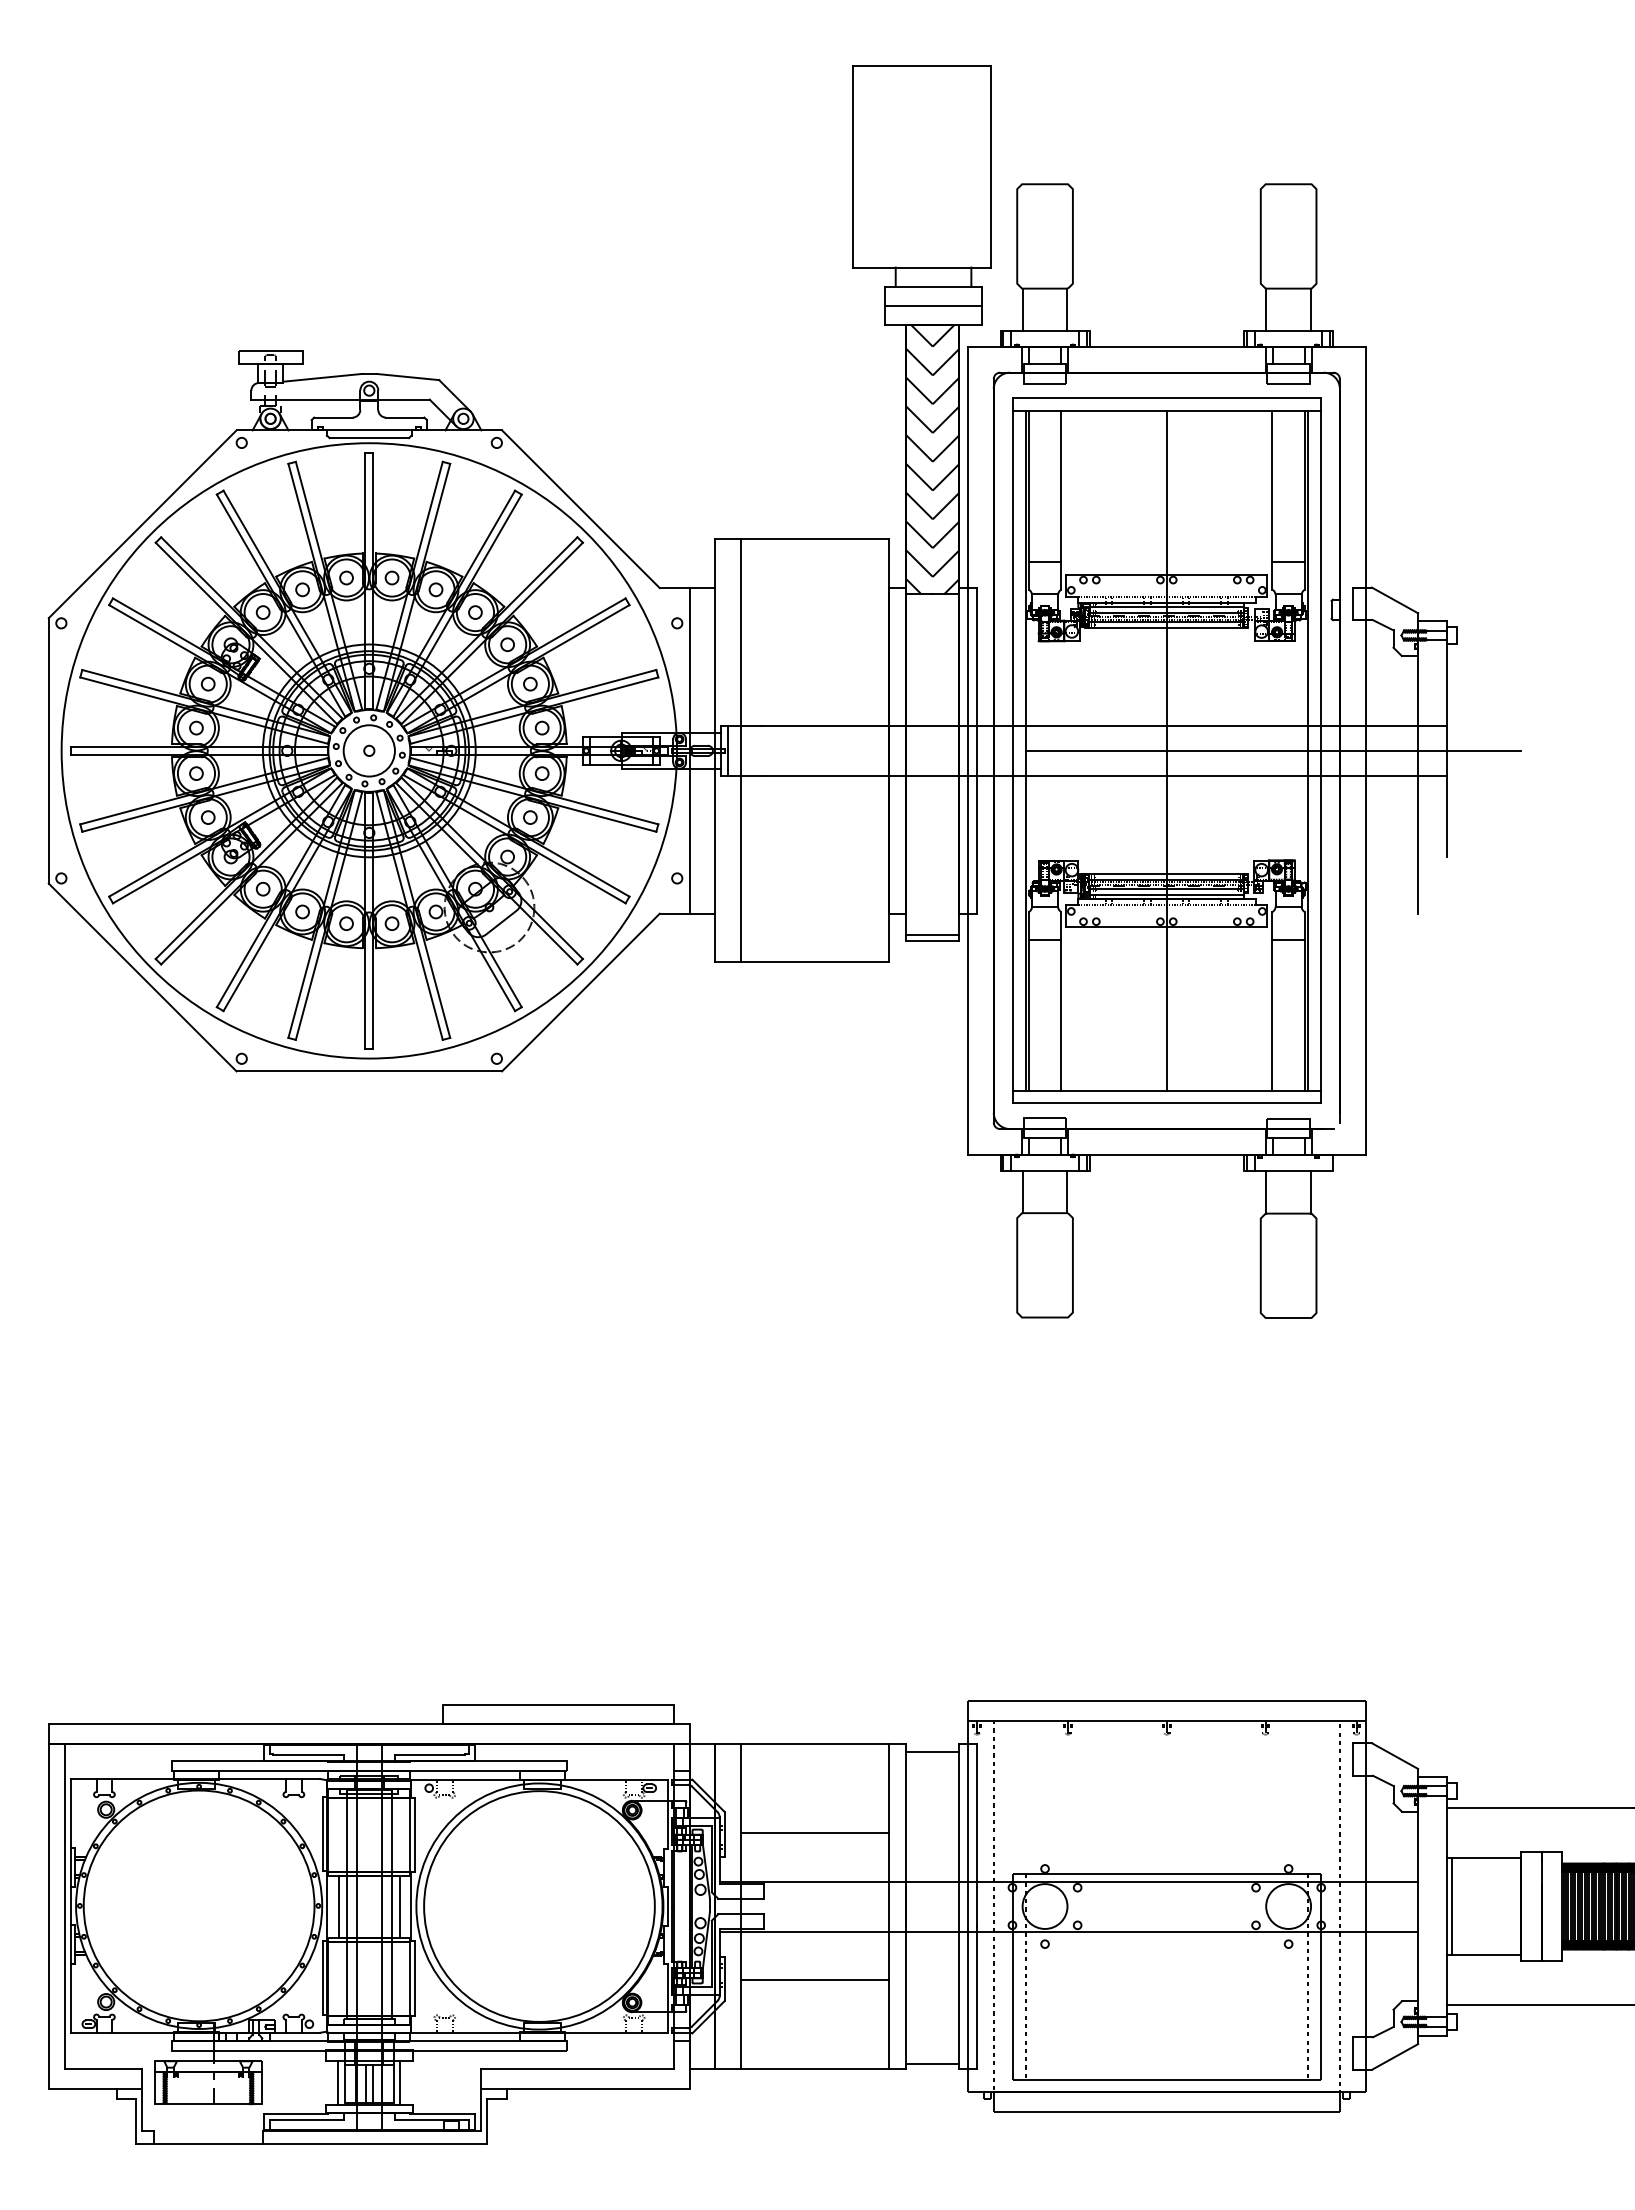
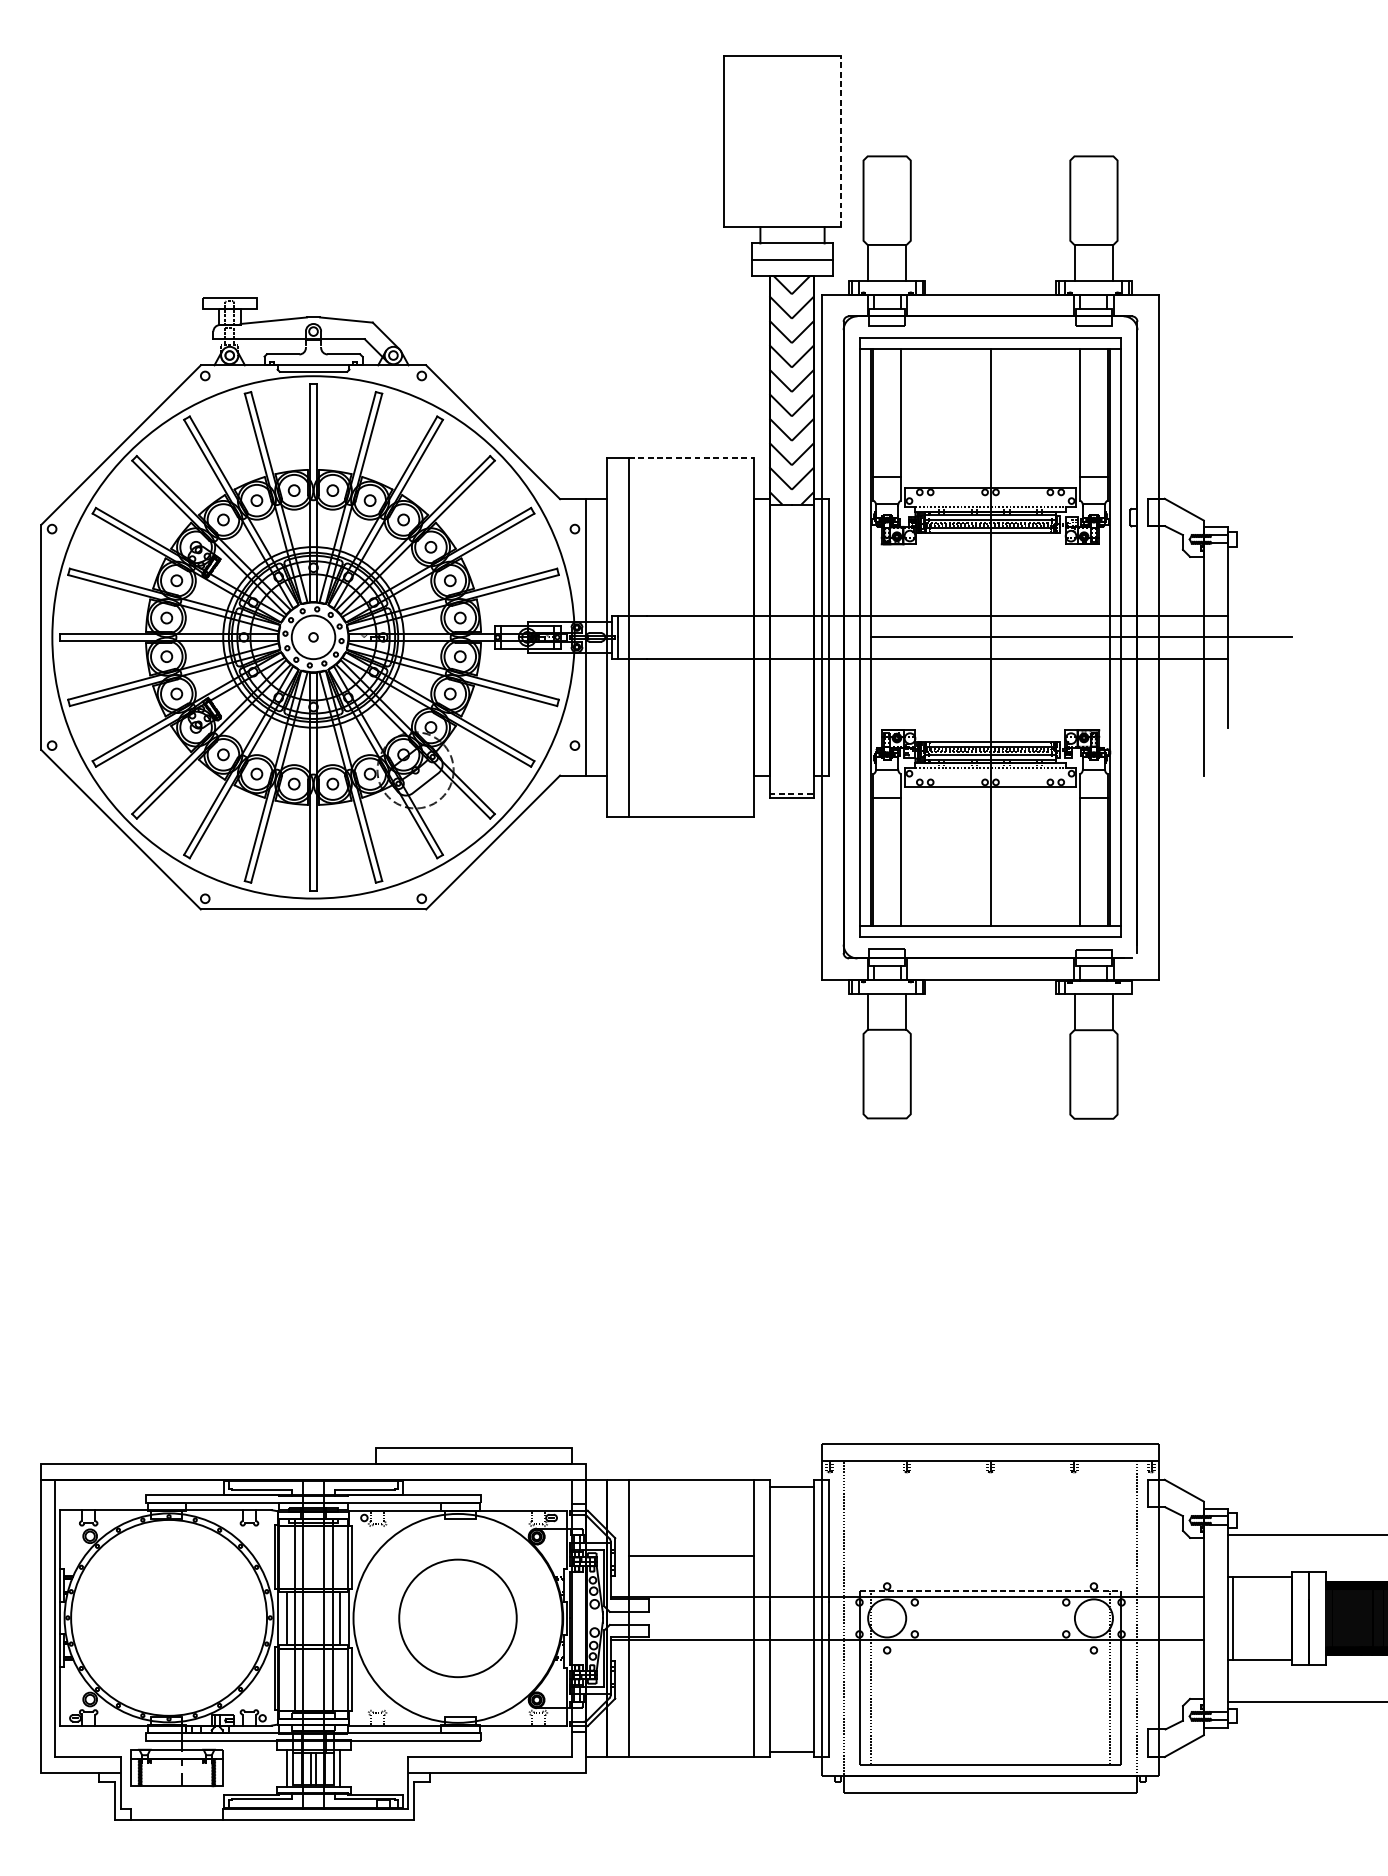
line: (991, 166) -> (841, 141), solid -> dashed
line: (814, 539) -> (691, 457), solid -> dashed
line: (933, 935) -> (792, 794), solid -> dashed
line: (1166, 1874) -> (990, 1591), solid -> dashed
circle: (539, 1906) -> (458, 1618), size x0.6
line: (814, 1980) -> (691, 1681), removed

